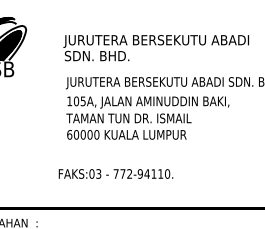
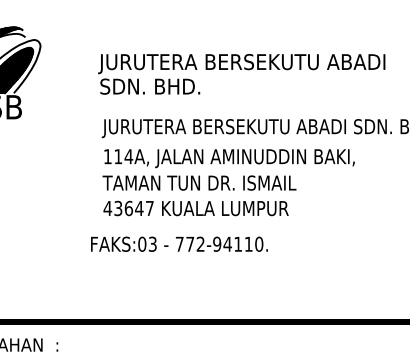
text: (79, 101) -> (123, 156), 105A, -> 114A,
text: (82, 134) -> (127, 207), 60000 -> 43647
text: (115, 173) -> (178, 243), moved

